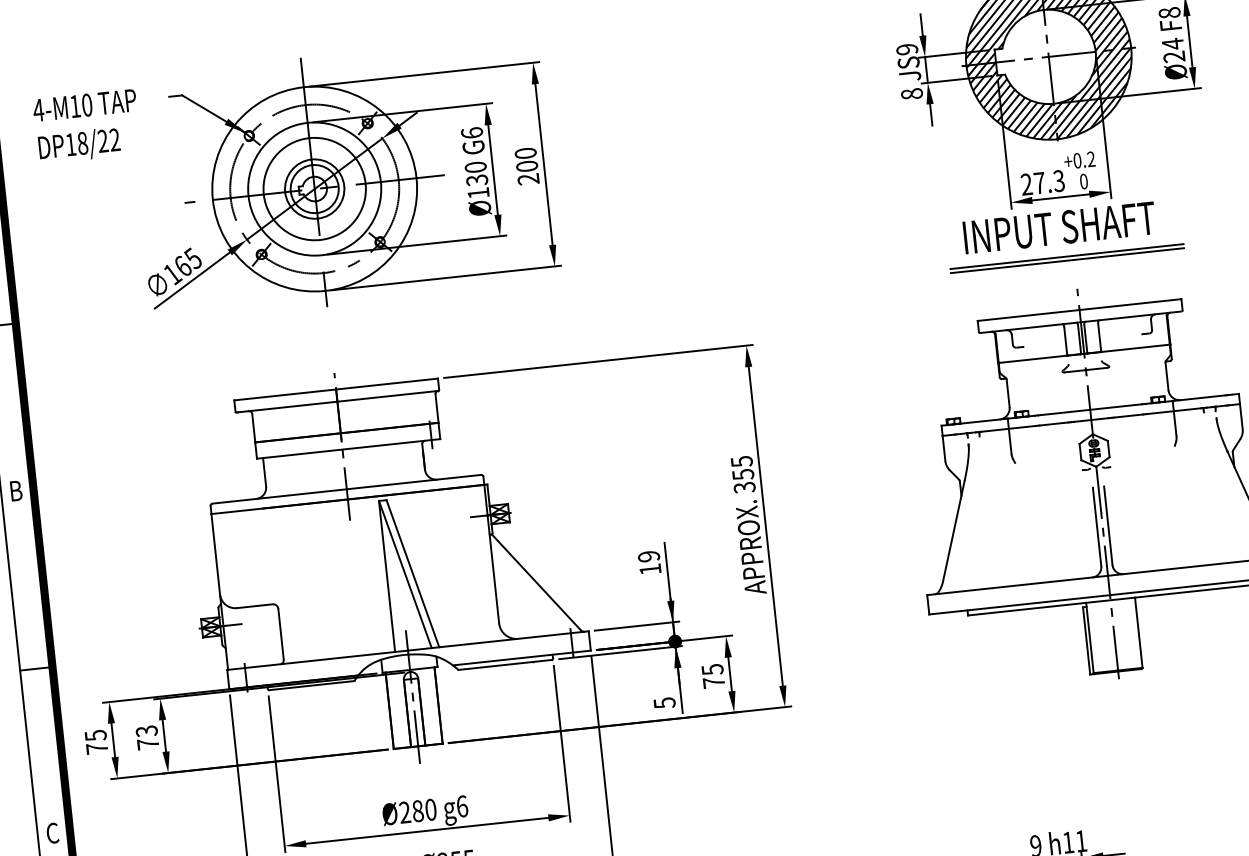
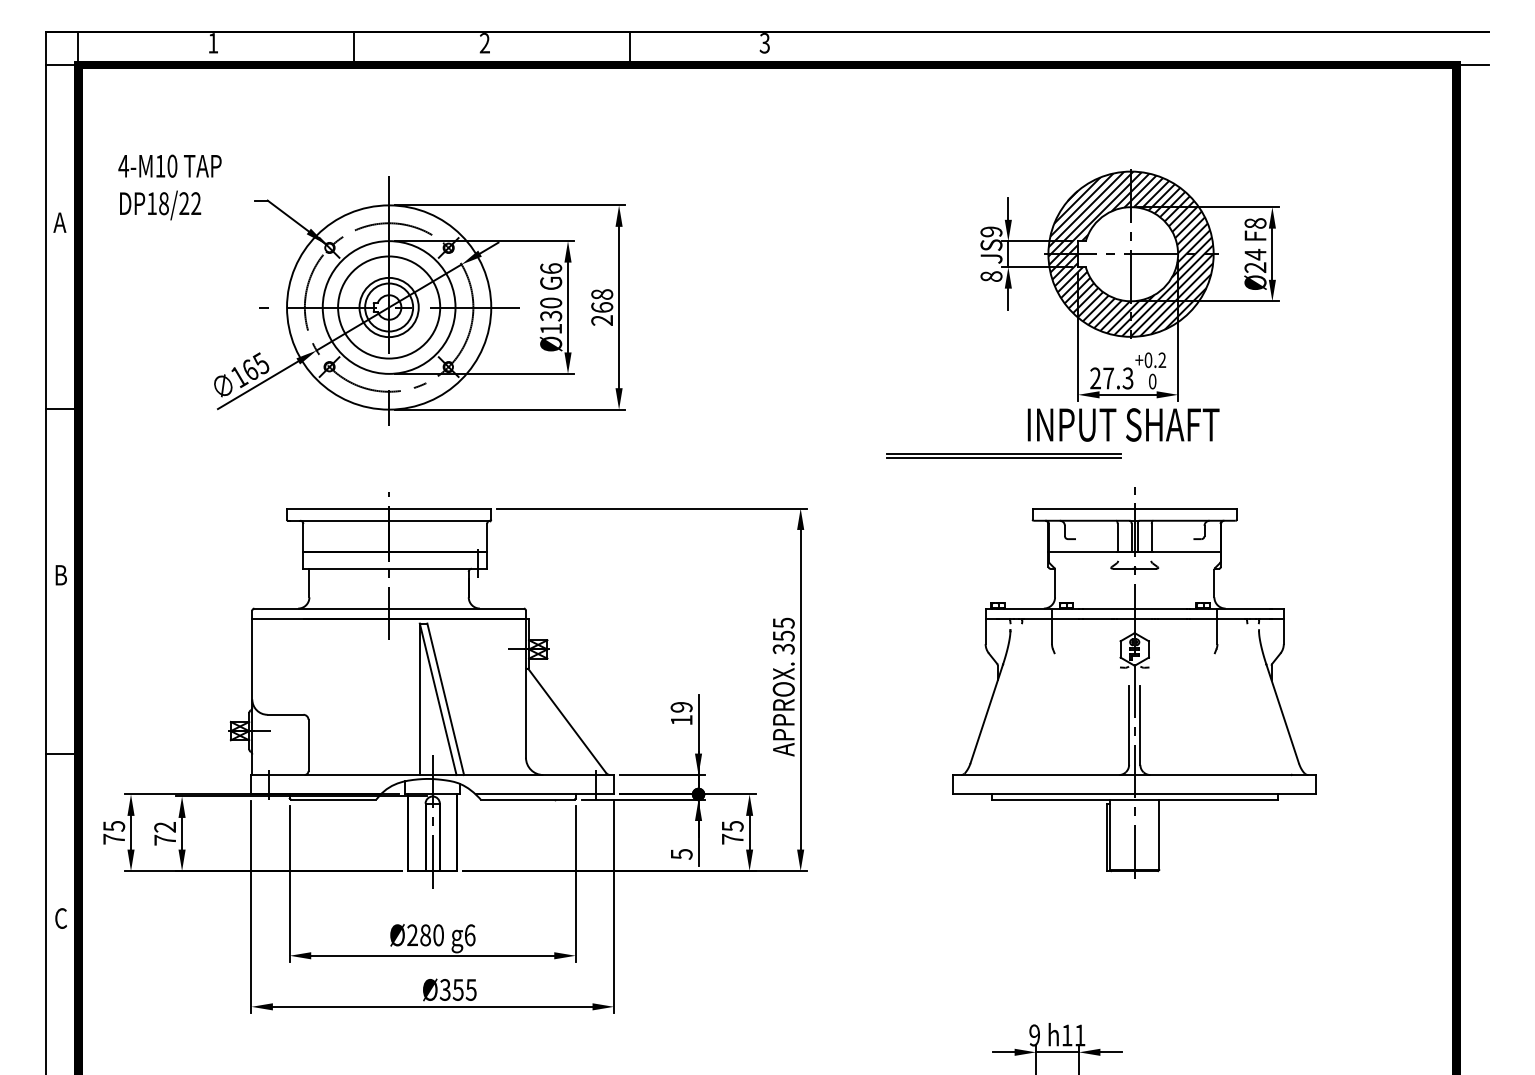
text: (86, 126) -> (169, 187), moved
text: (526, 159) -> (602, 300), 200 -> 268
part: (1066, 257) -> (1003, 455), moved
text: (147, 731) -> (165, 827), 73 -> 72

